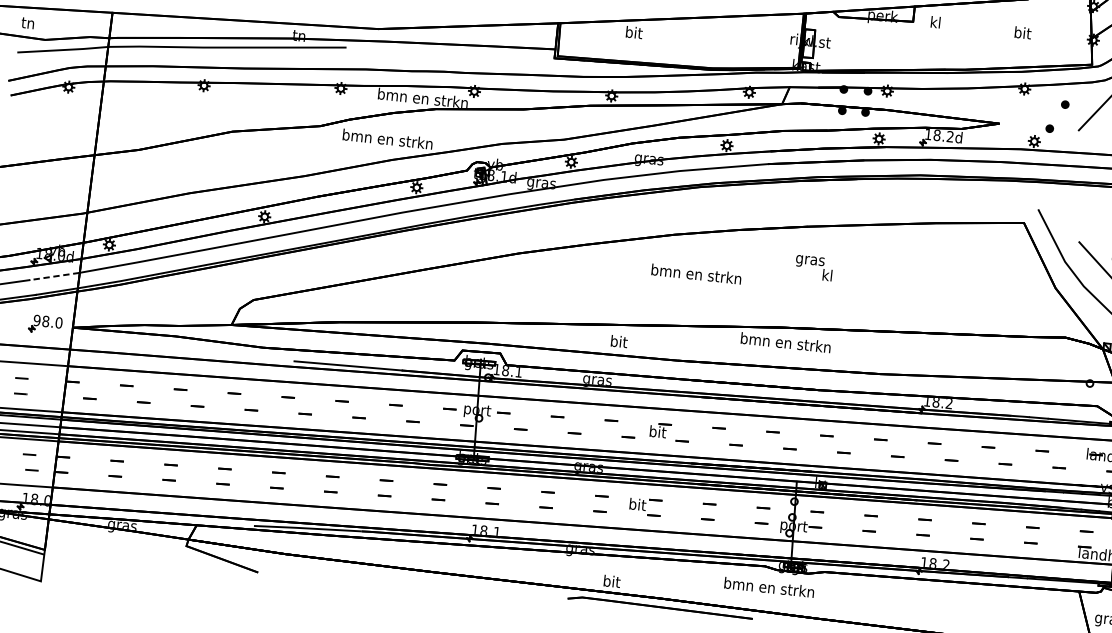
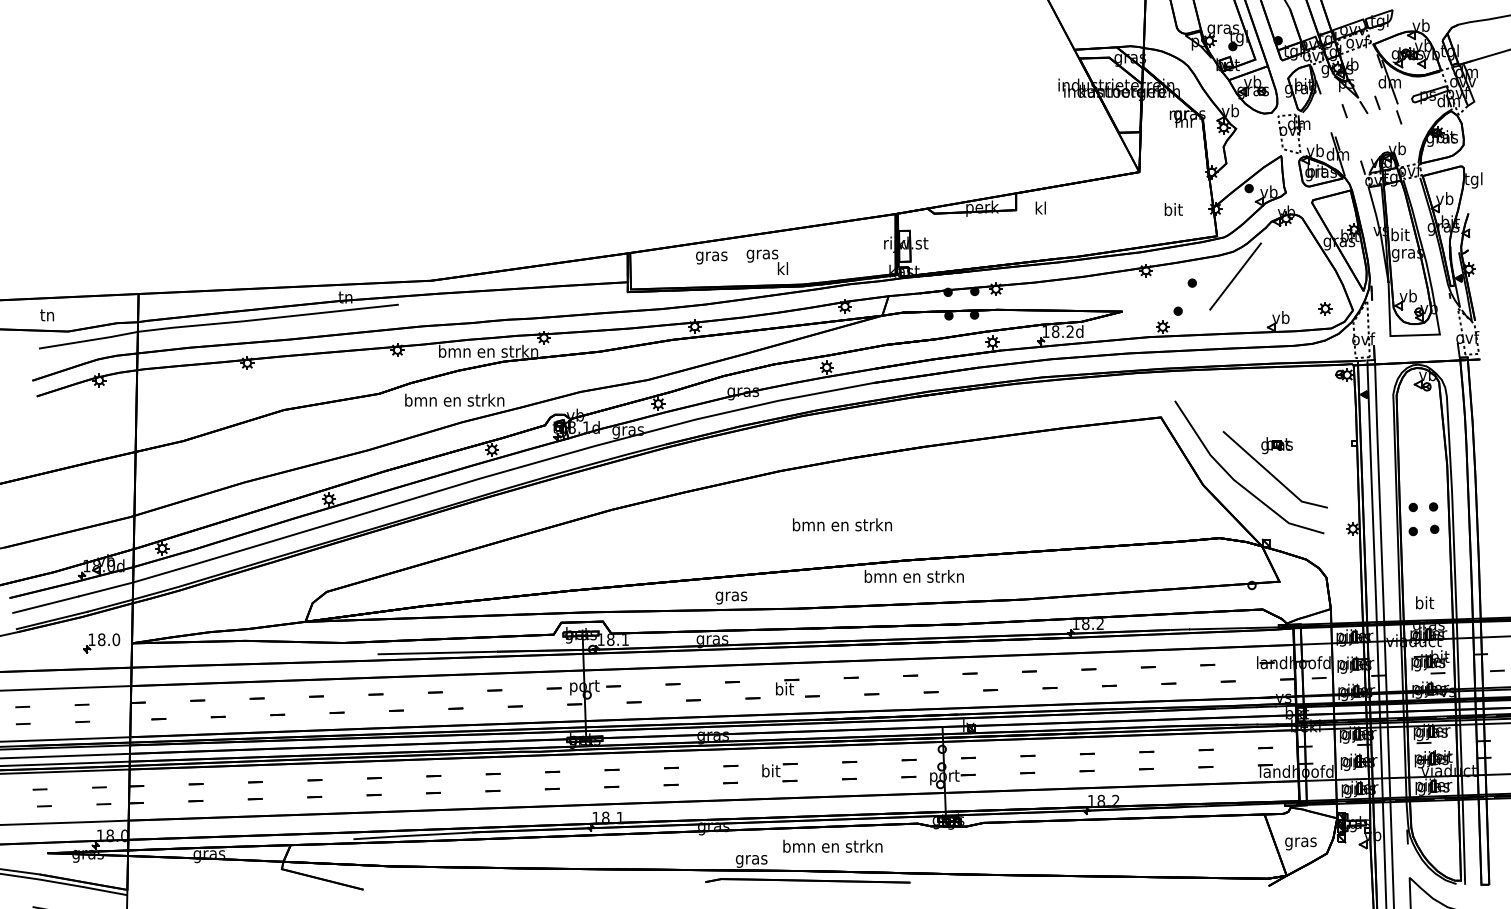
text: (1022, 32) -> (1173, 209), moved
text: (633, 34) -> (711, 256), bit -> gras
text: (814, 267) -> (767, 261), moved
text: (696, 273) -> (842, 524), moved
line: (54, 276) -> (105, 589), dashed -> solid
text: (36, 320) -> (91, 639), 98.0 -> 18.0
text: (618, 343) -> (731, 596), bit -> gras
text: (611, 582) -> (751, 859), bit -> gras
text: (769, 586) -> (832, 845), moved

